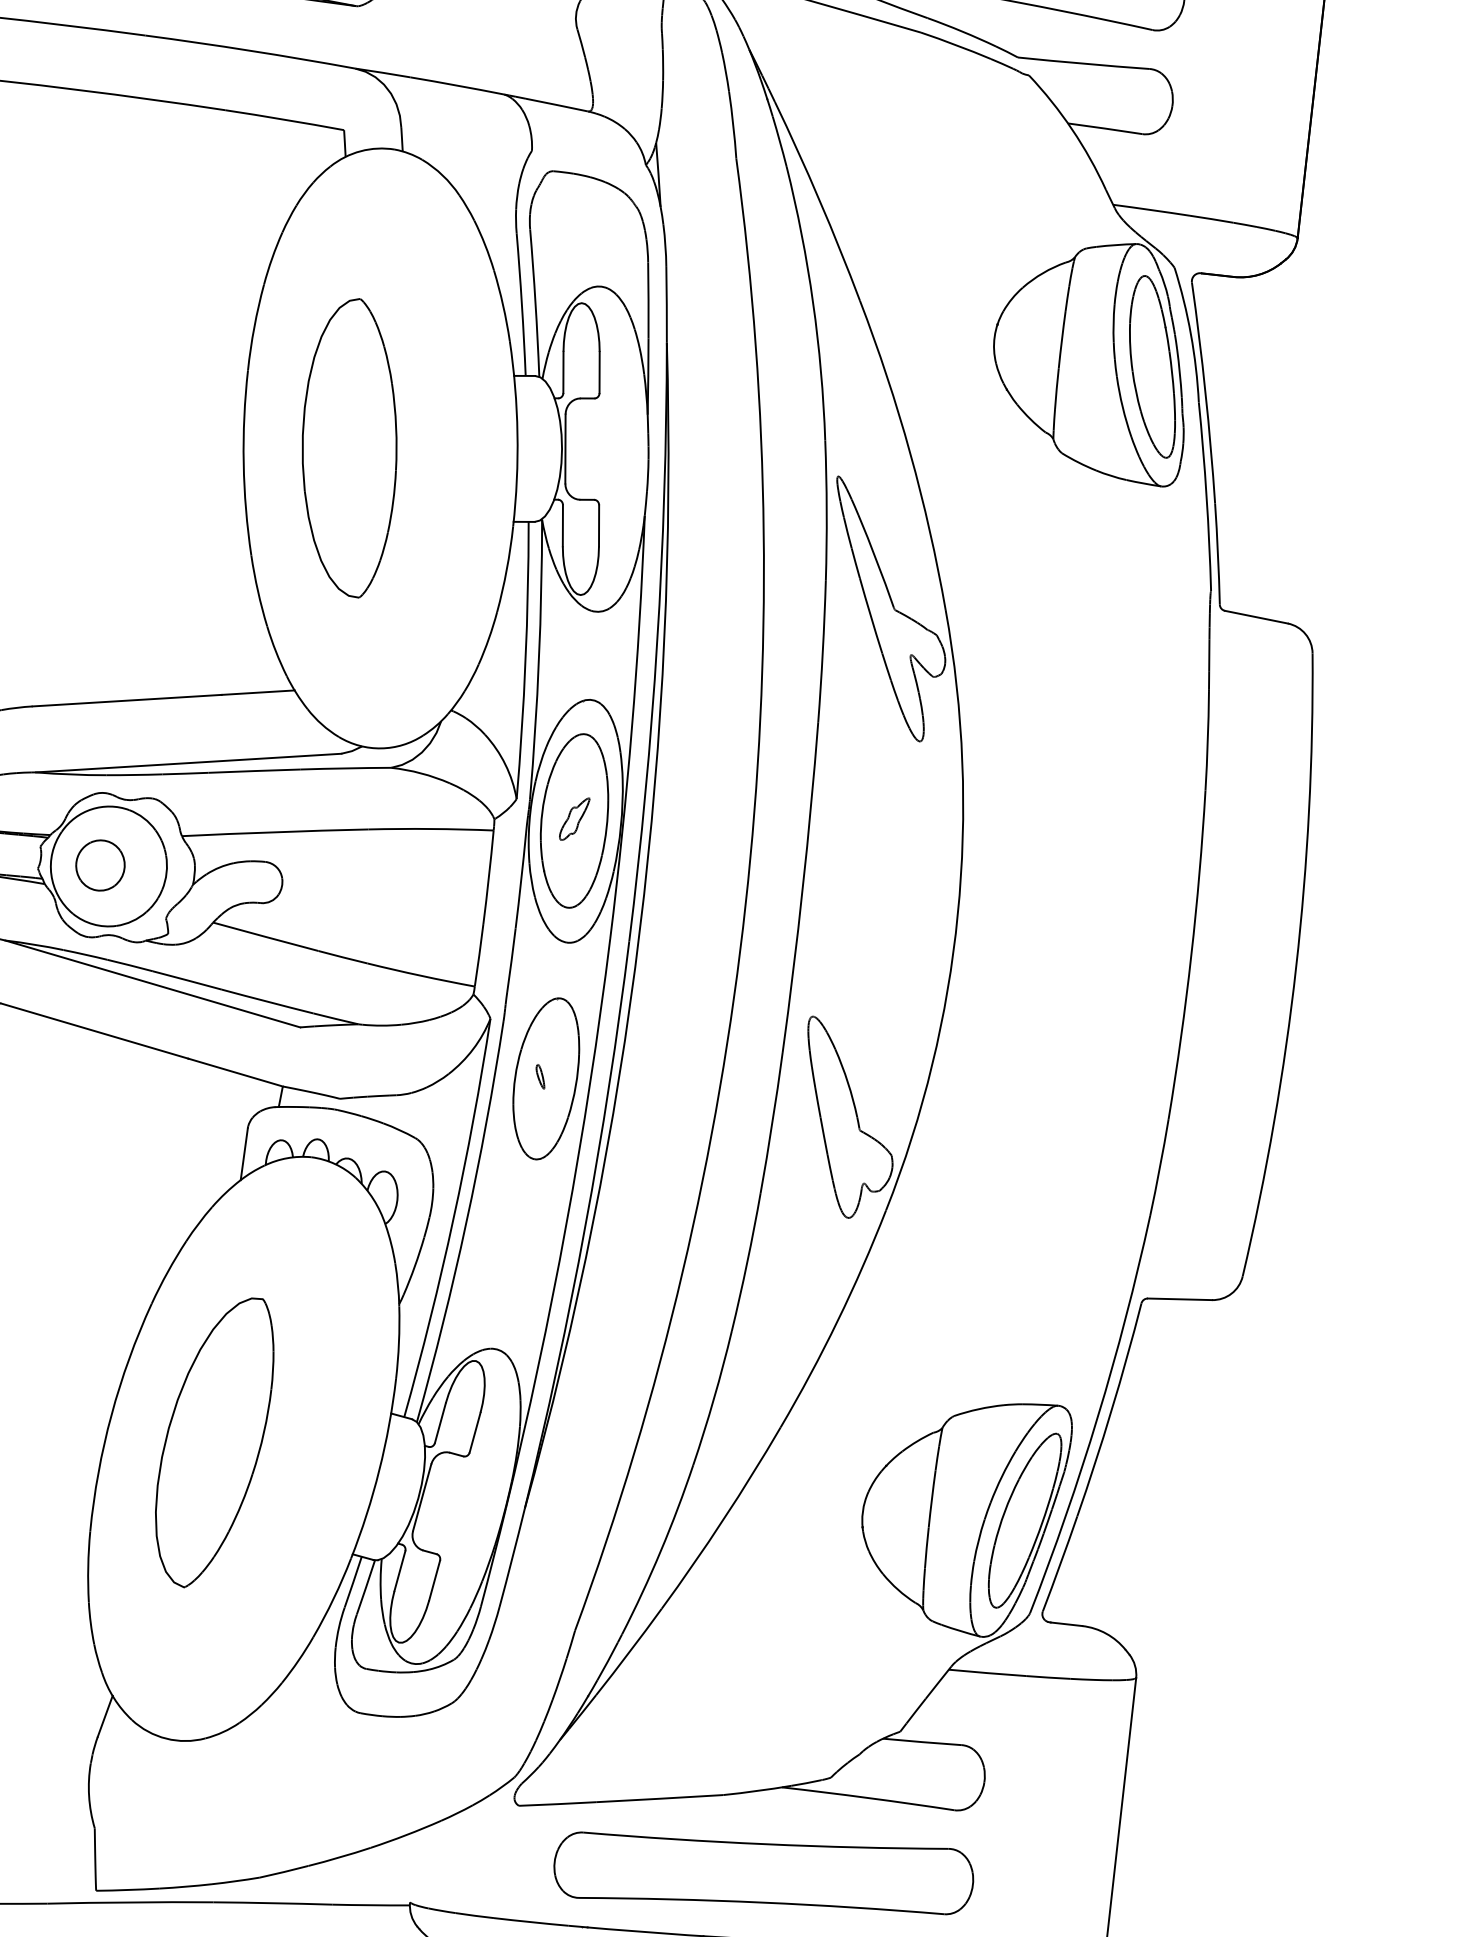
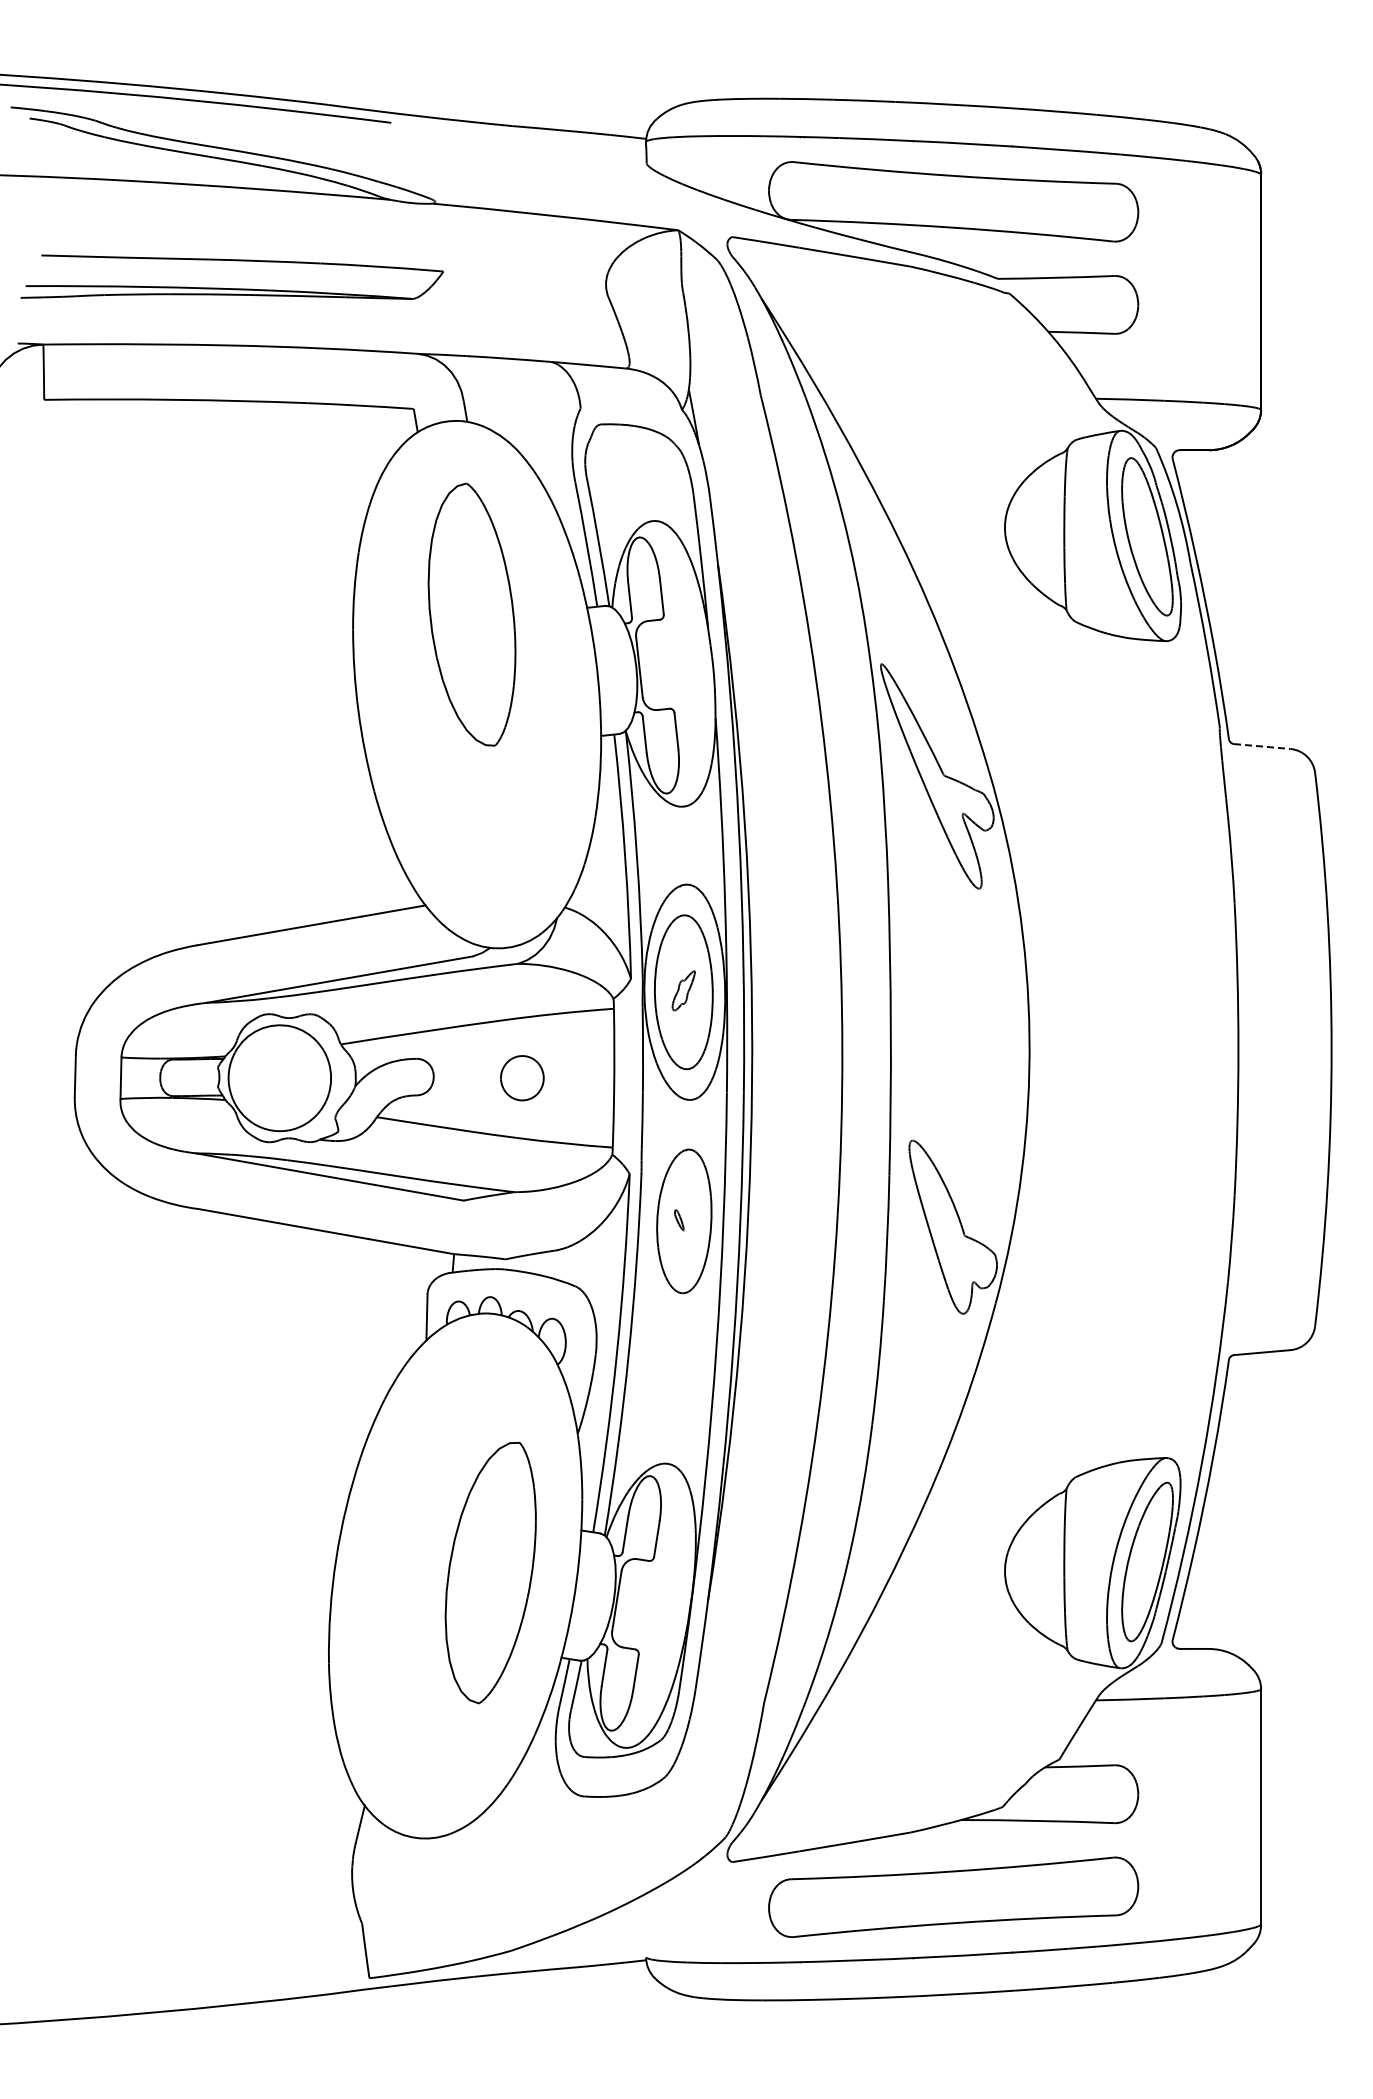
part: (349, 447) -> (471, 614), moved
line: (1256, 617) -> (1262, 746), solid -> dashed
part: (100, 865) -> (522, 1078), moved
part: (213, 1442) -> (490, 1573), moved

